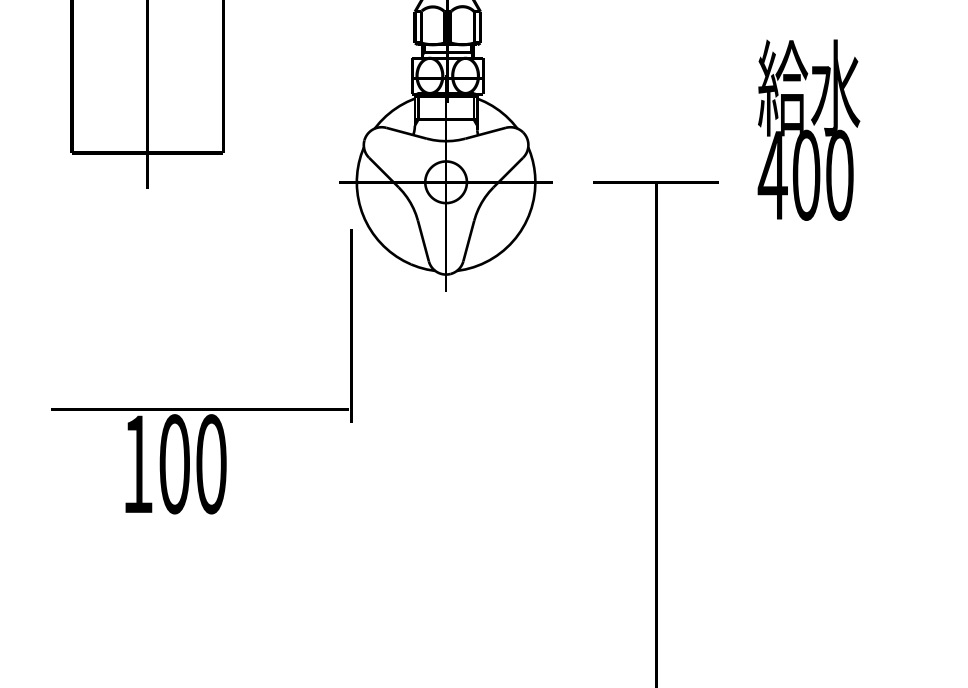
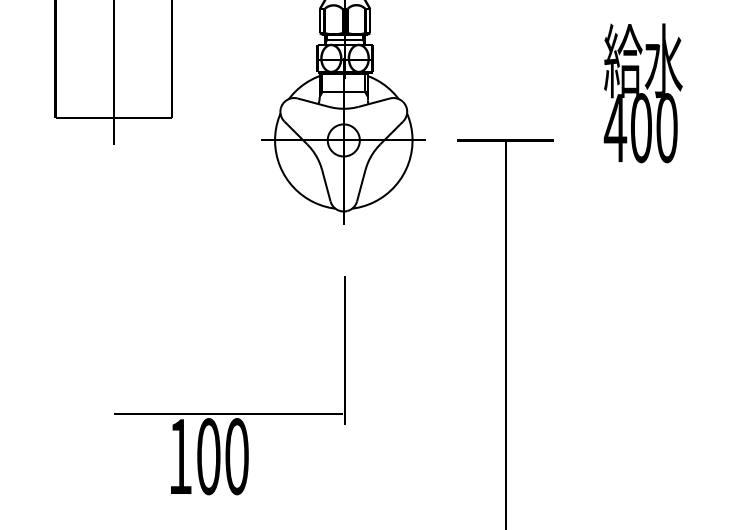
text: (807, 130) -> (642, 93), moved
text: (201, 371) -> (229, 385), moved

